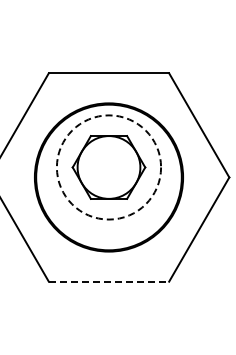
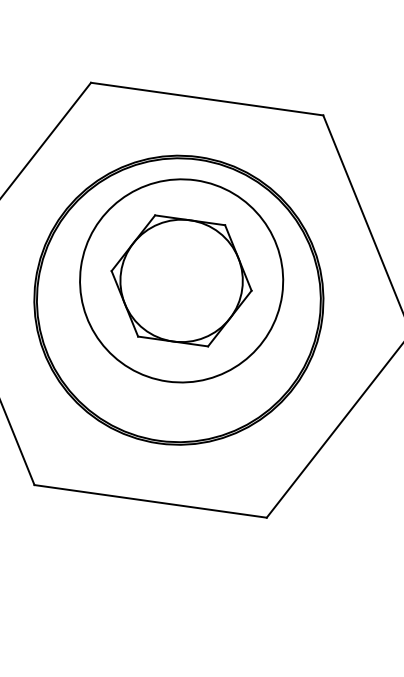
circle: (108, 167) -> (180, 280), dashed -> solid
line: (109, 281) -> (151, 501), dashed -> solid

